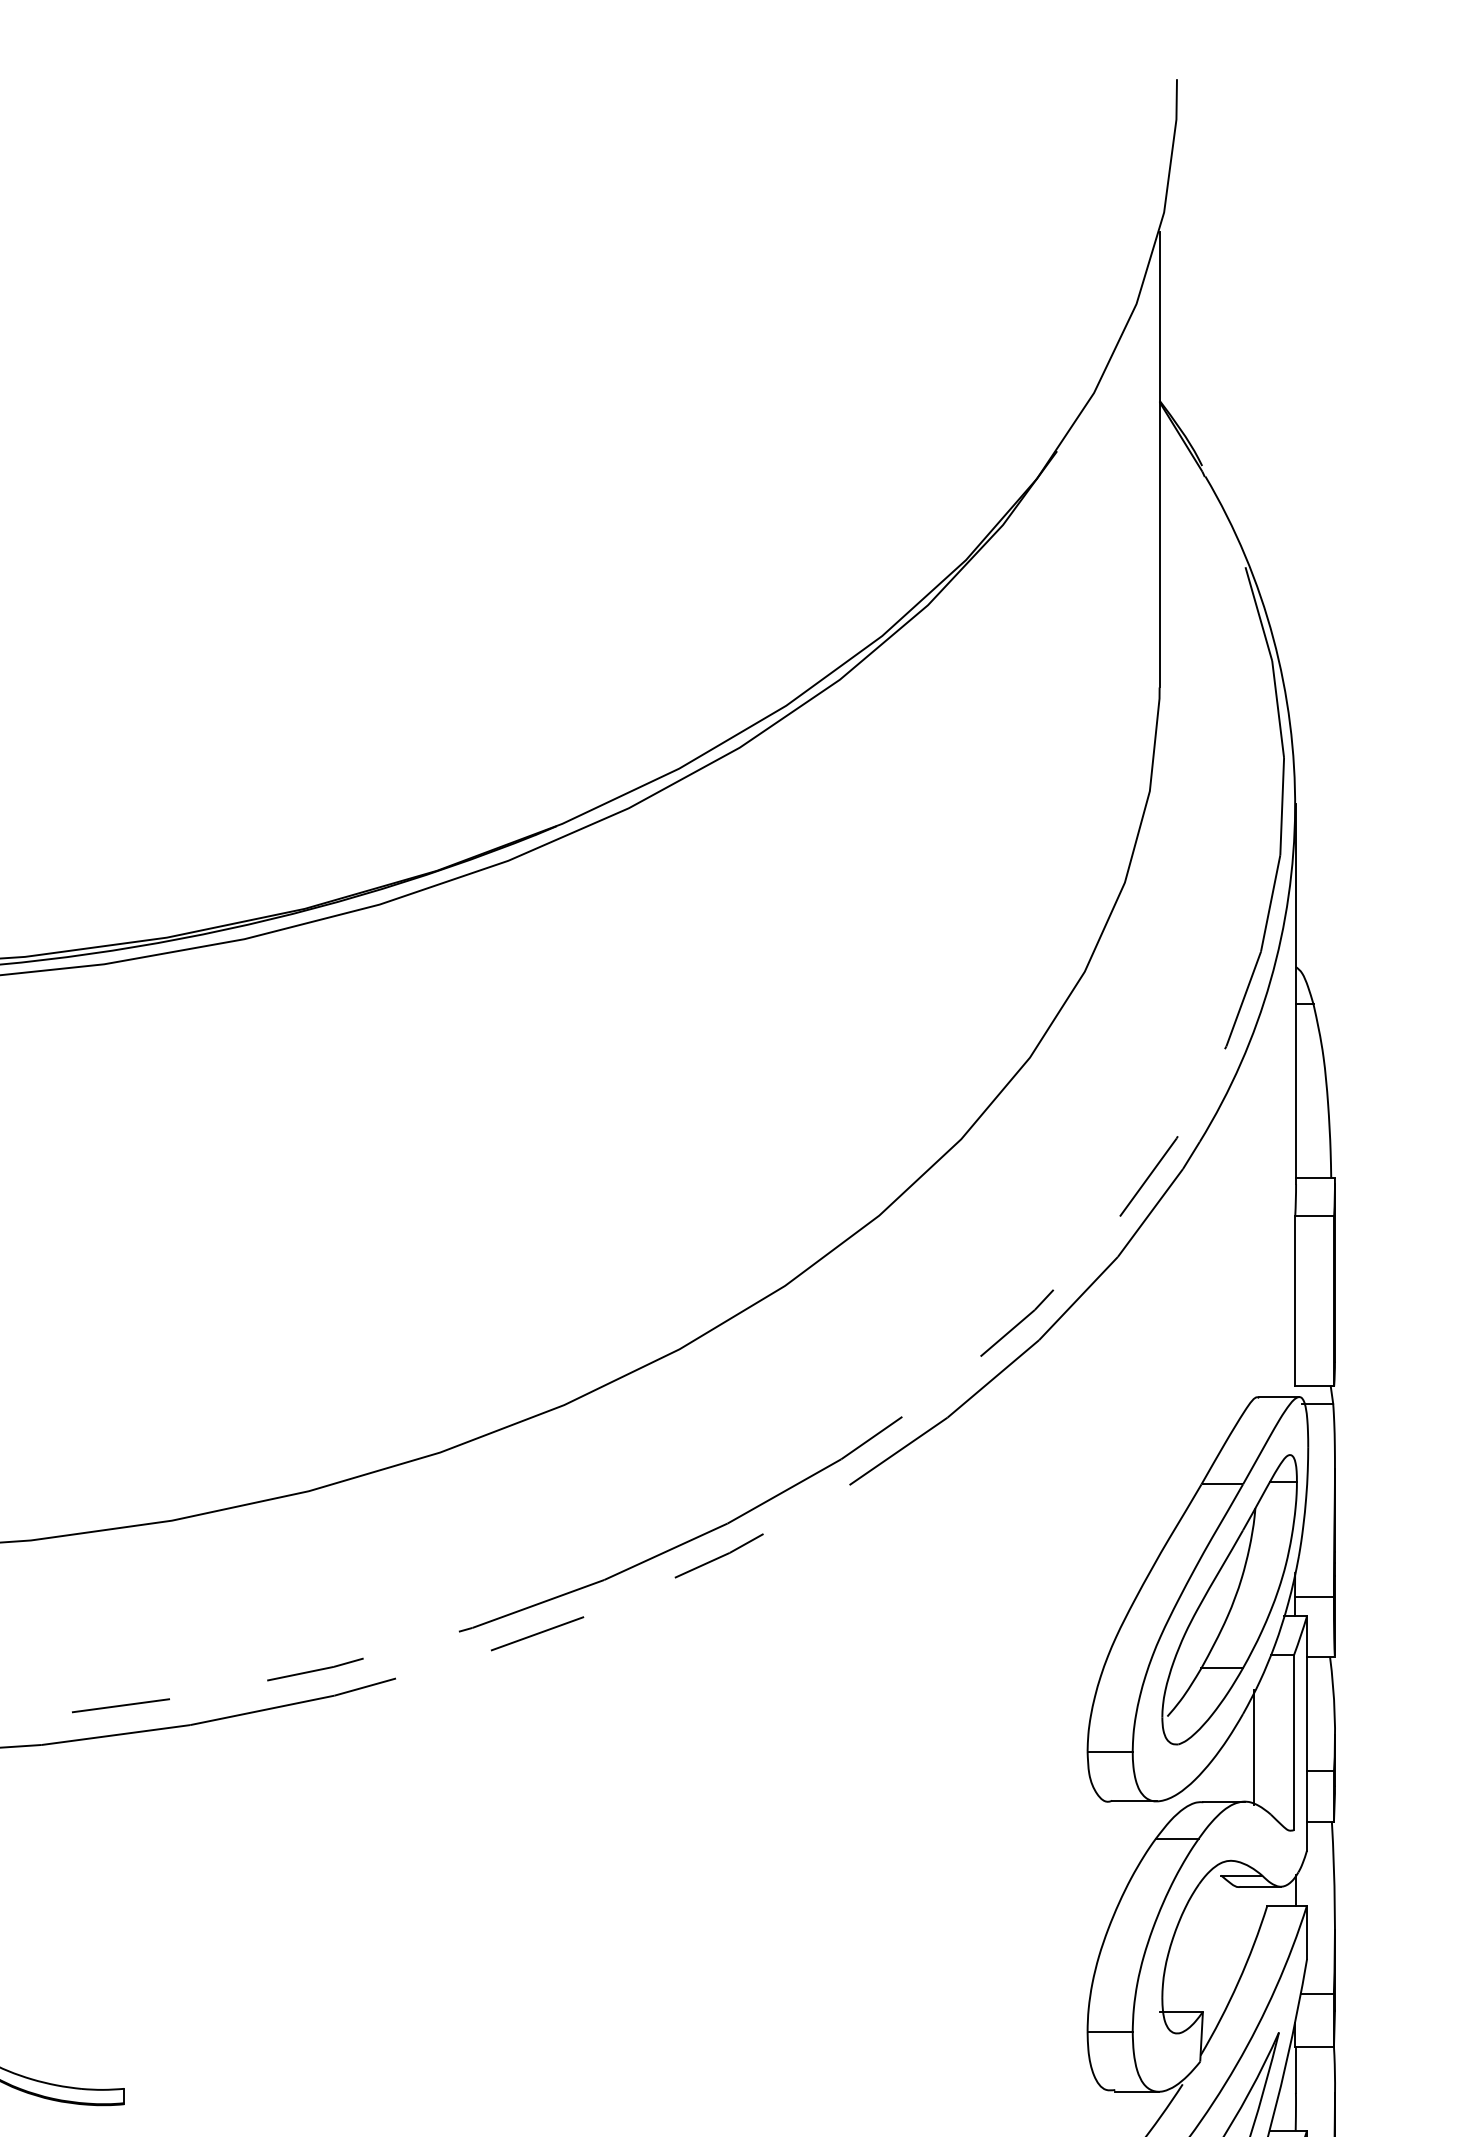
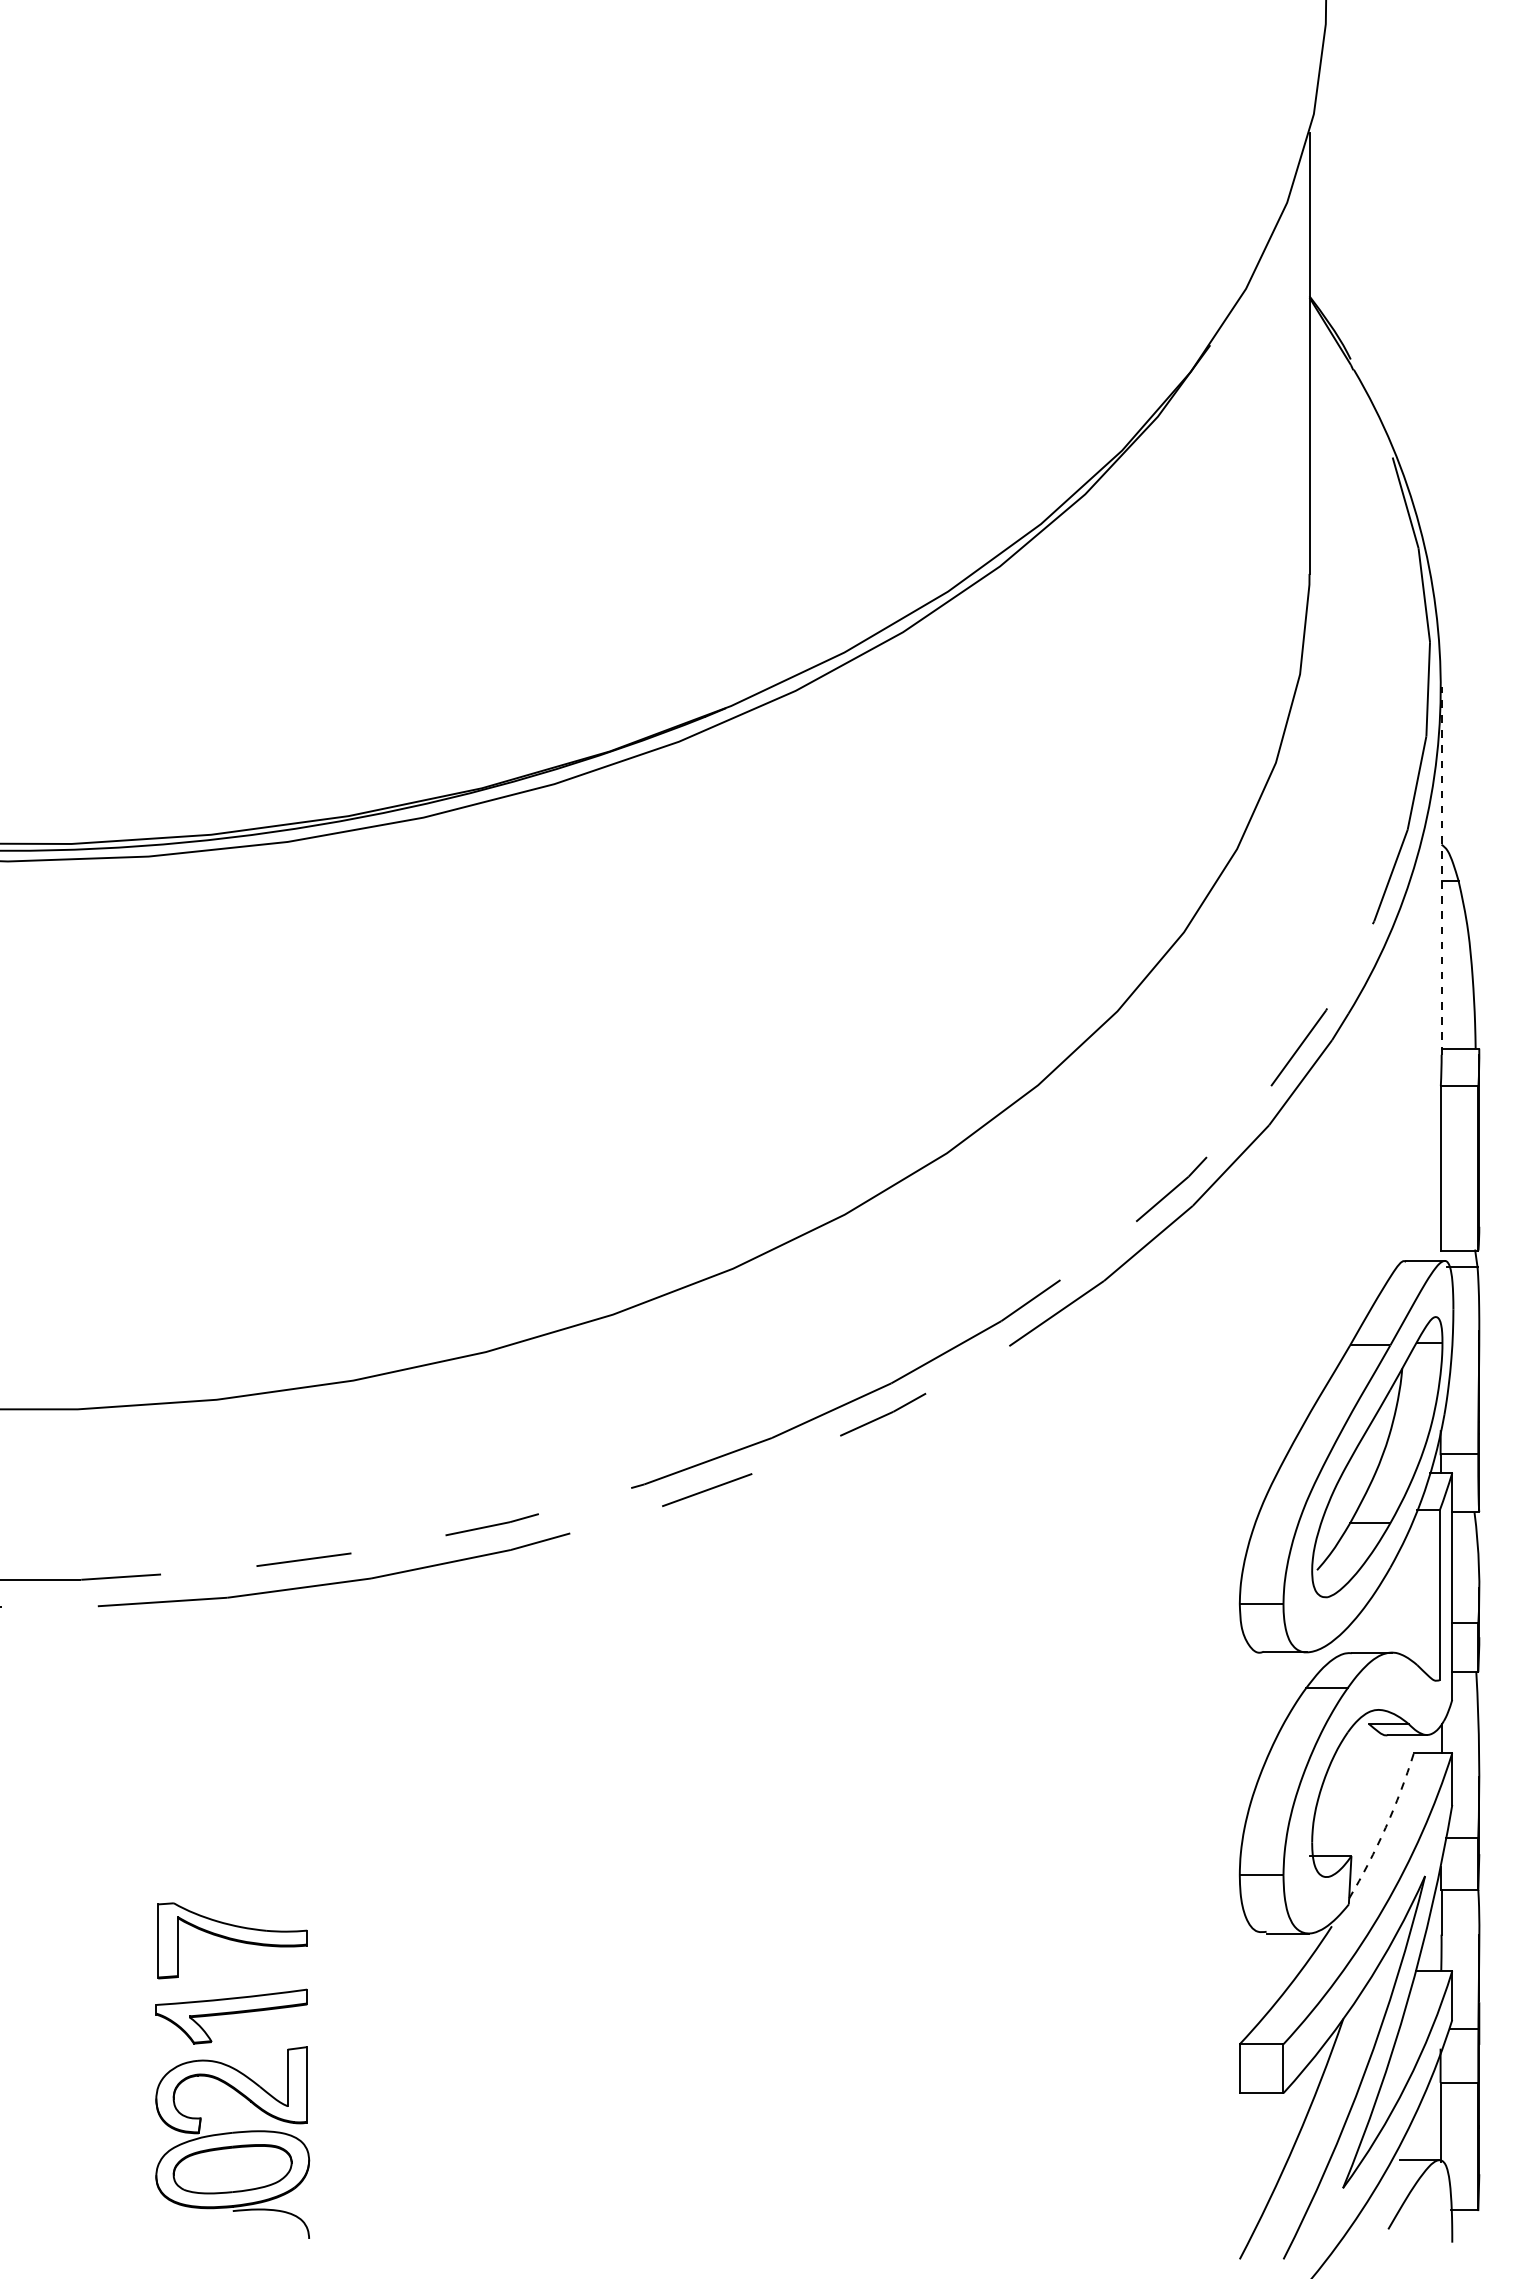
line: (1295, 993) -> (1441, 870), solid -> dashed
line: (1253, 1747) -> (1400, 1600), removed
arc: (1238, 1982) -> (1385, 1827), solid -> dashed

